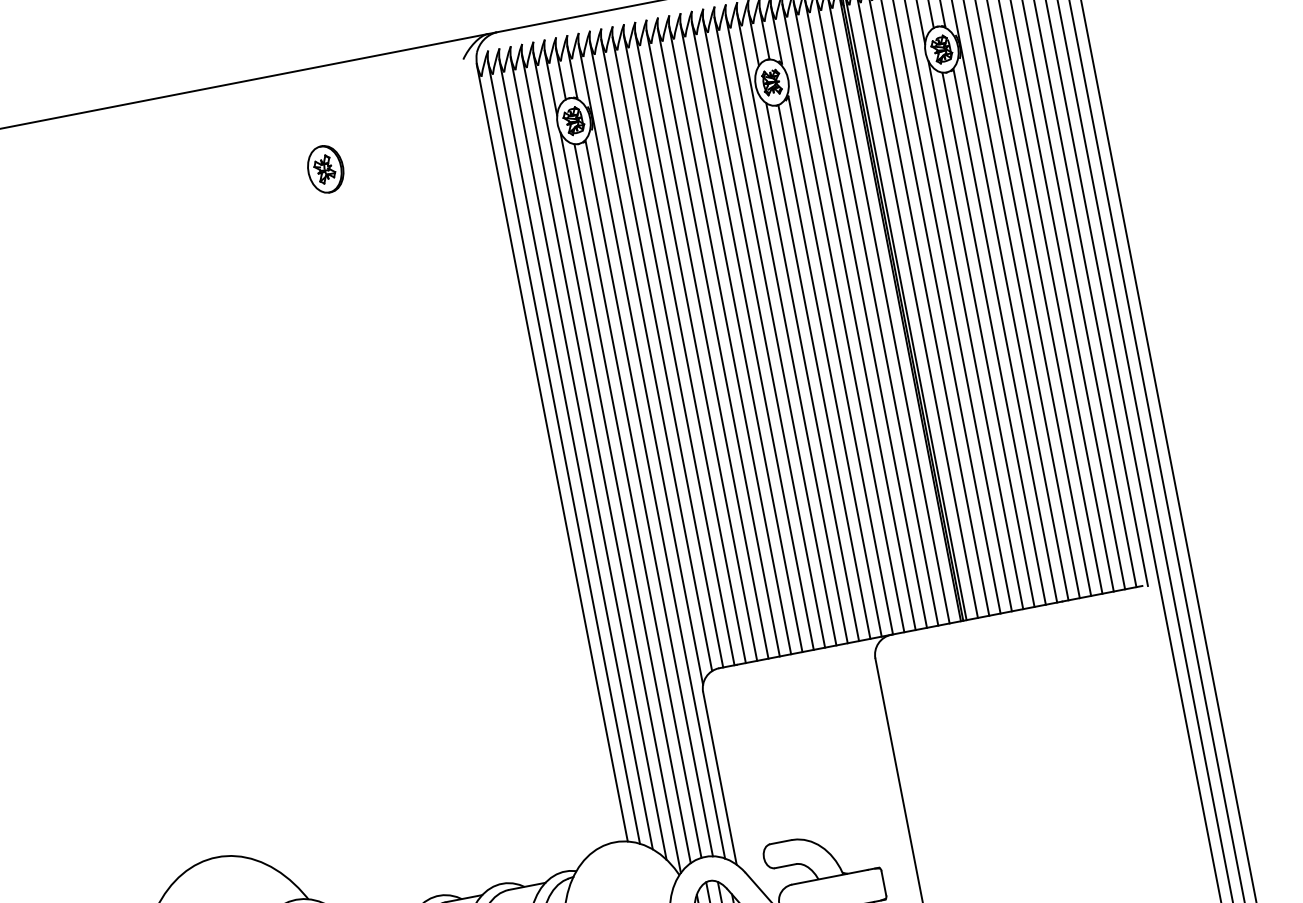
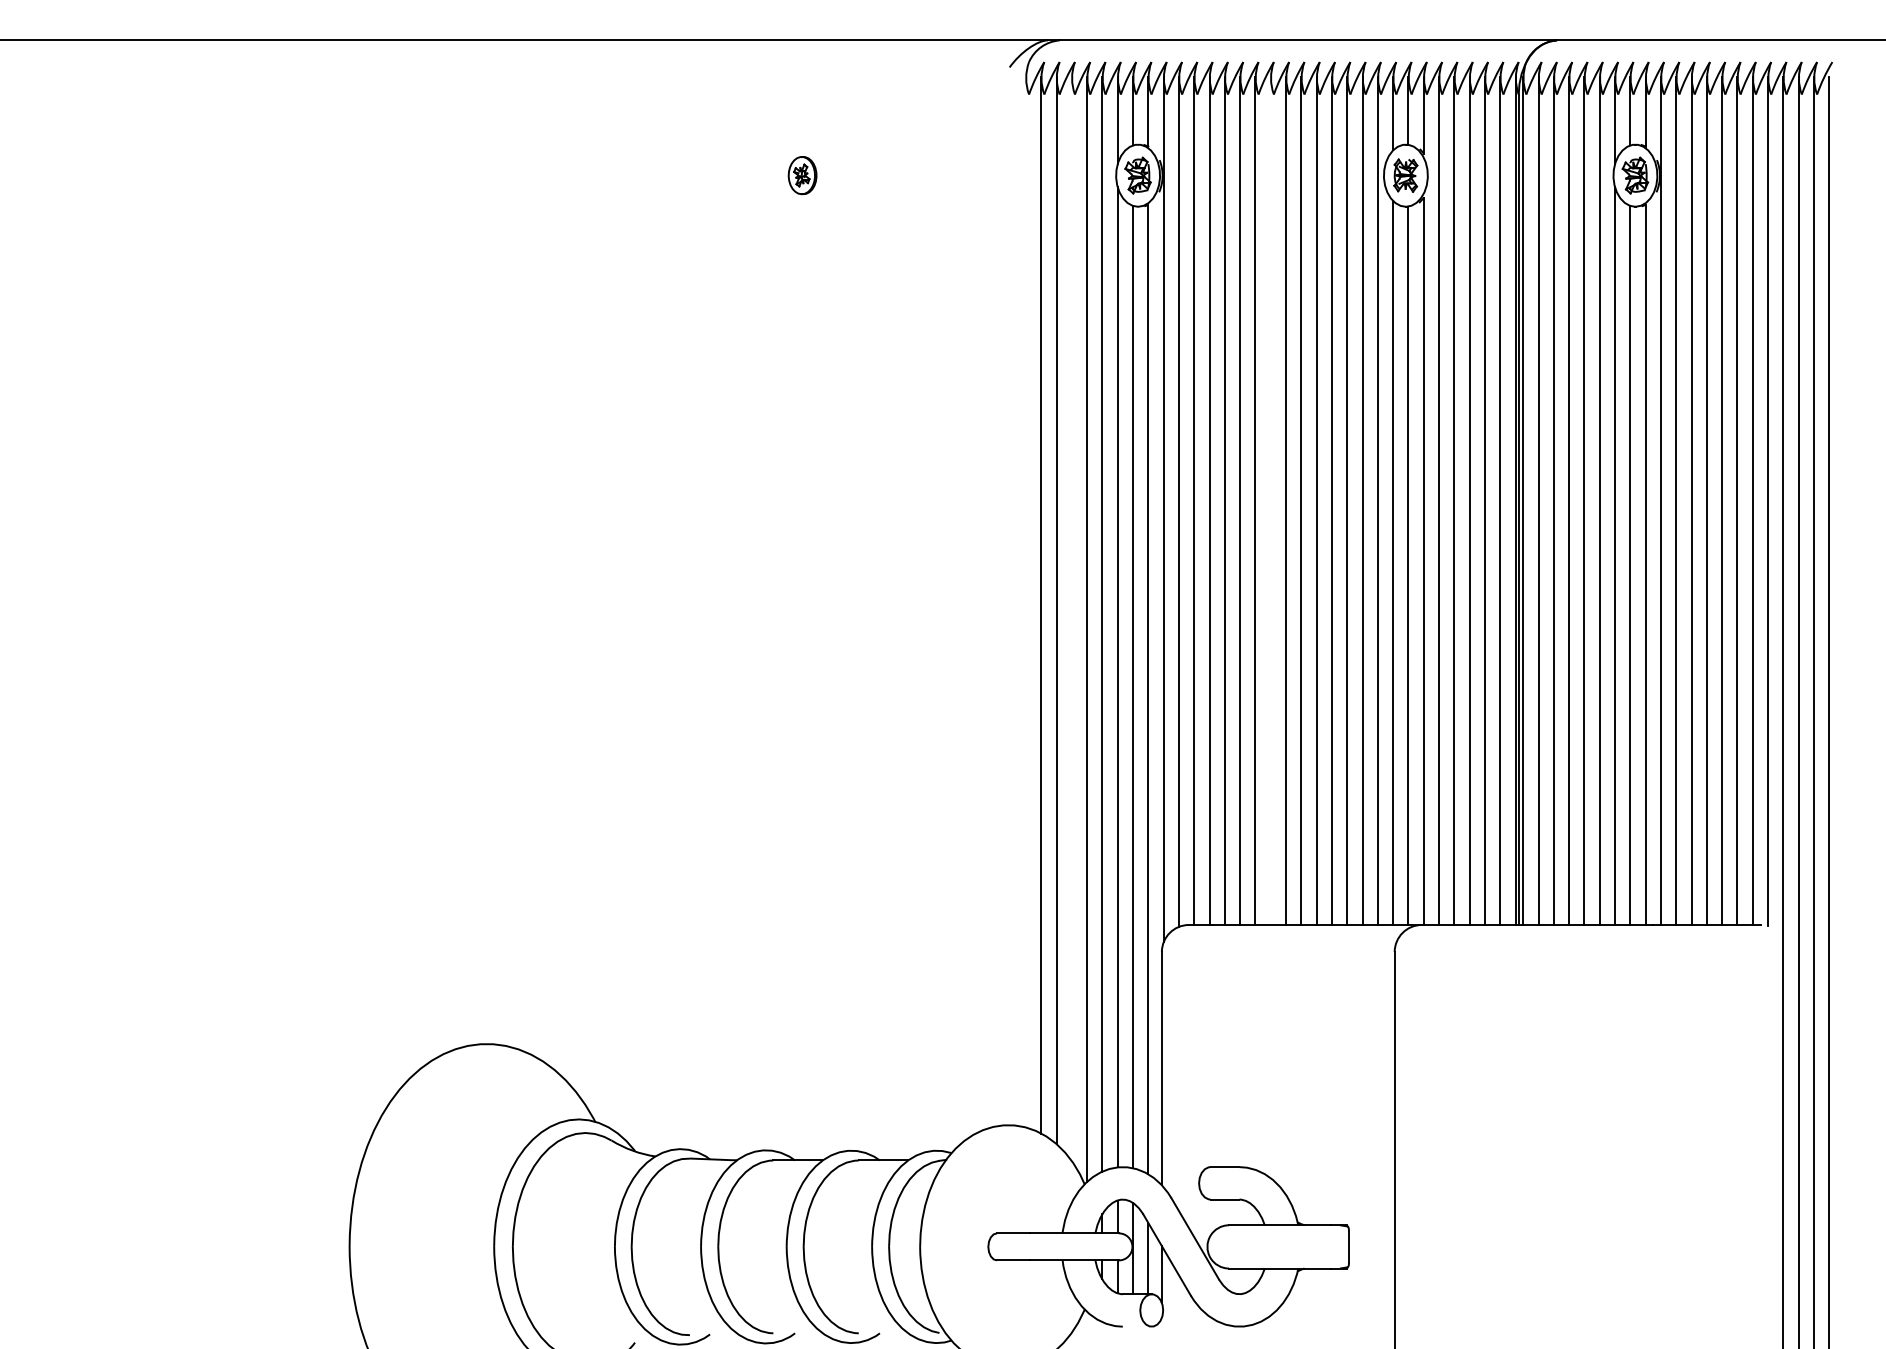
part: (325, 169) -> (802, 175), size x0.6
line: (718, 342) -> (1270, 500), removed
line: (551, 452) -> (1025, 601), removed
line: (588, 458) -> (1071, 618), removed

